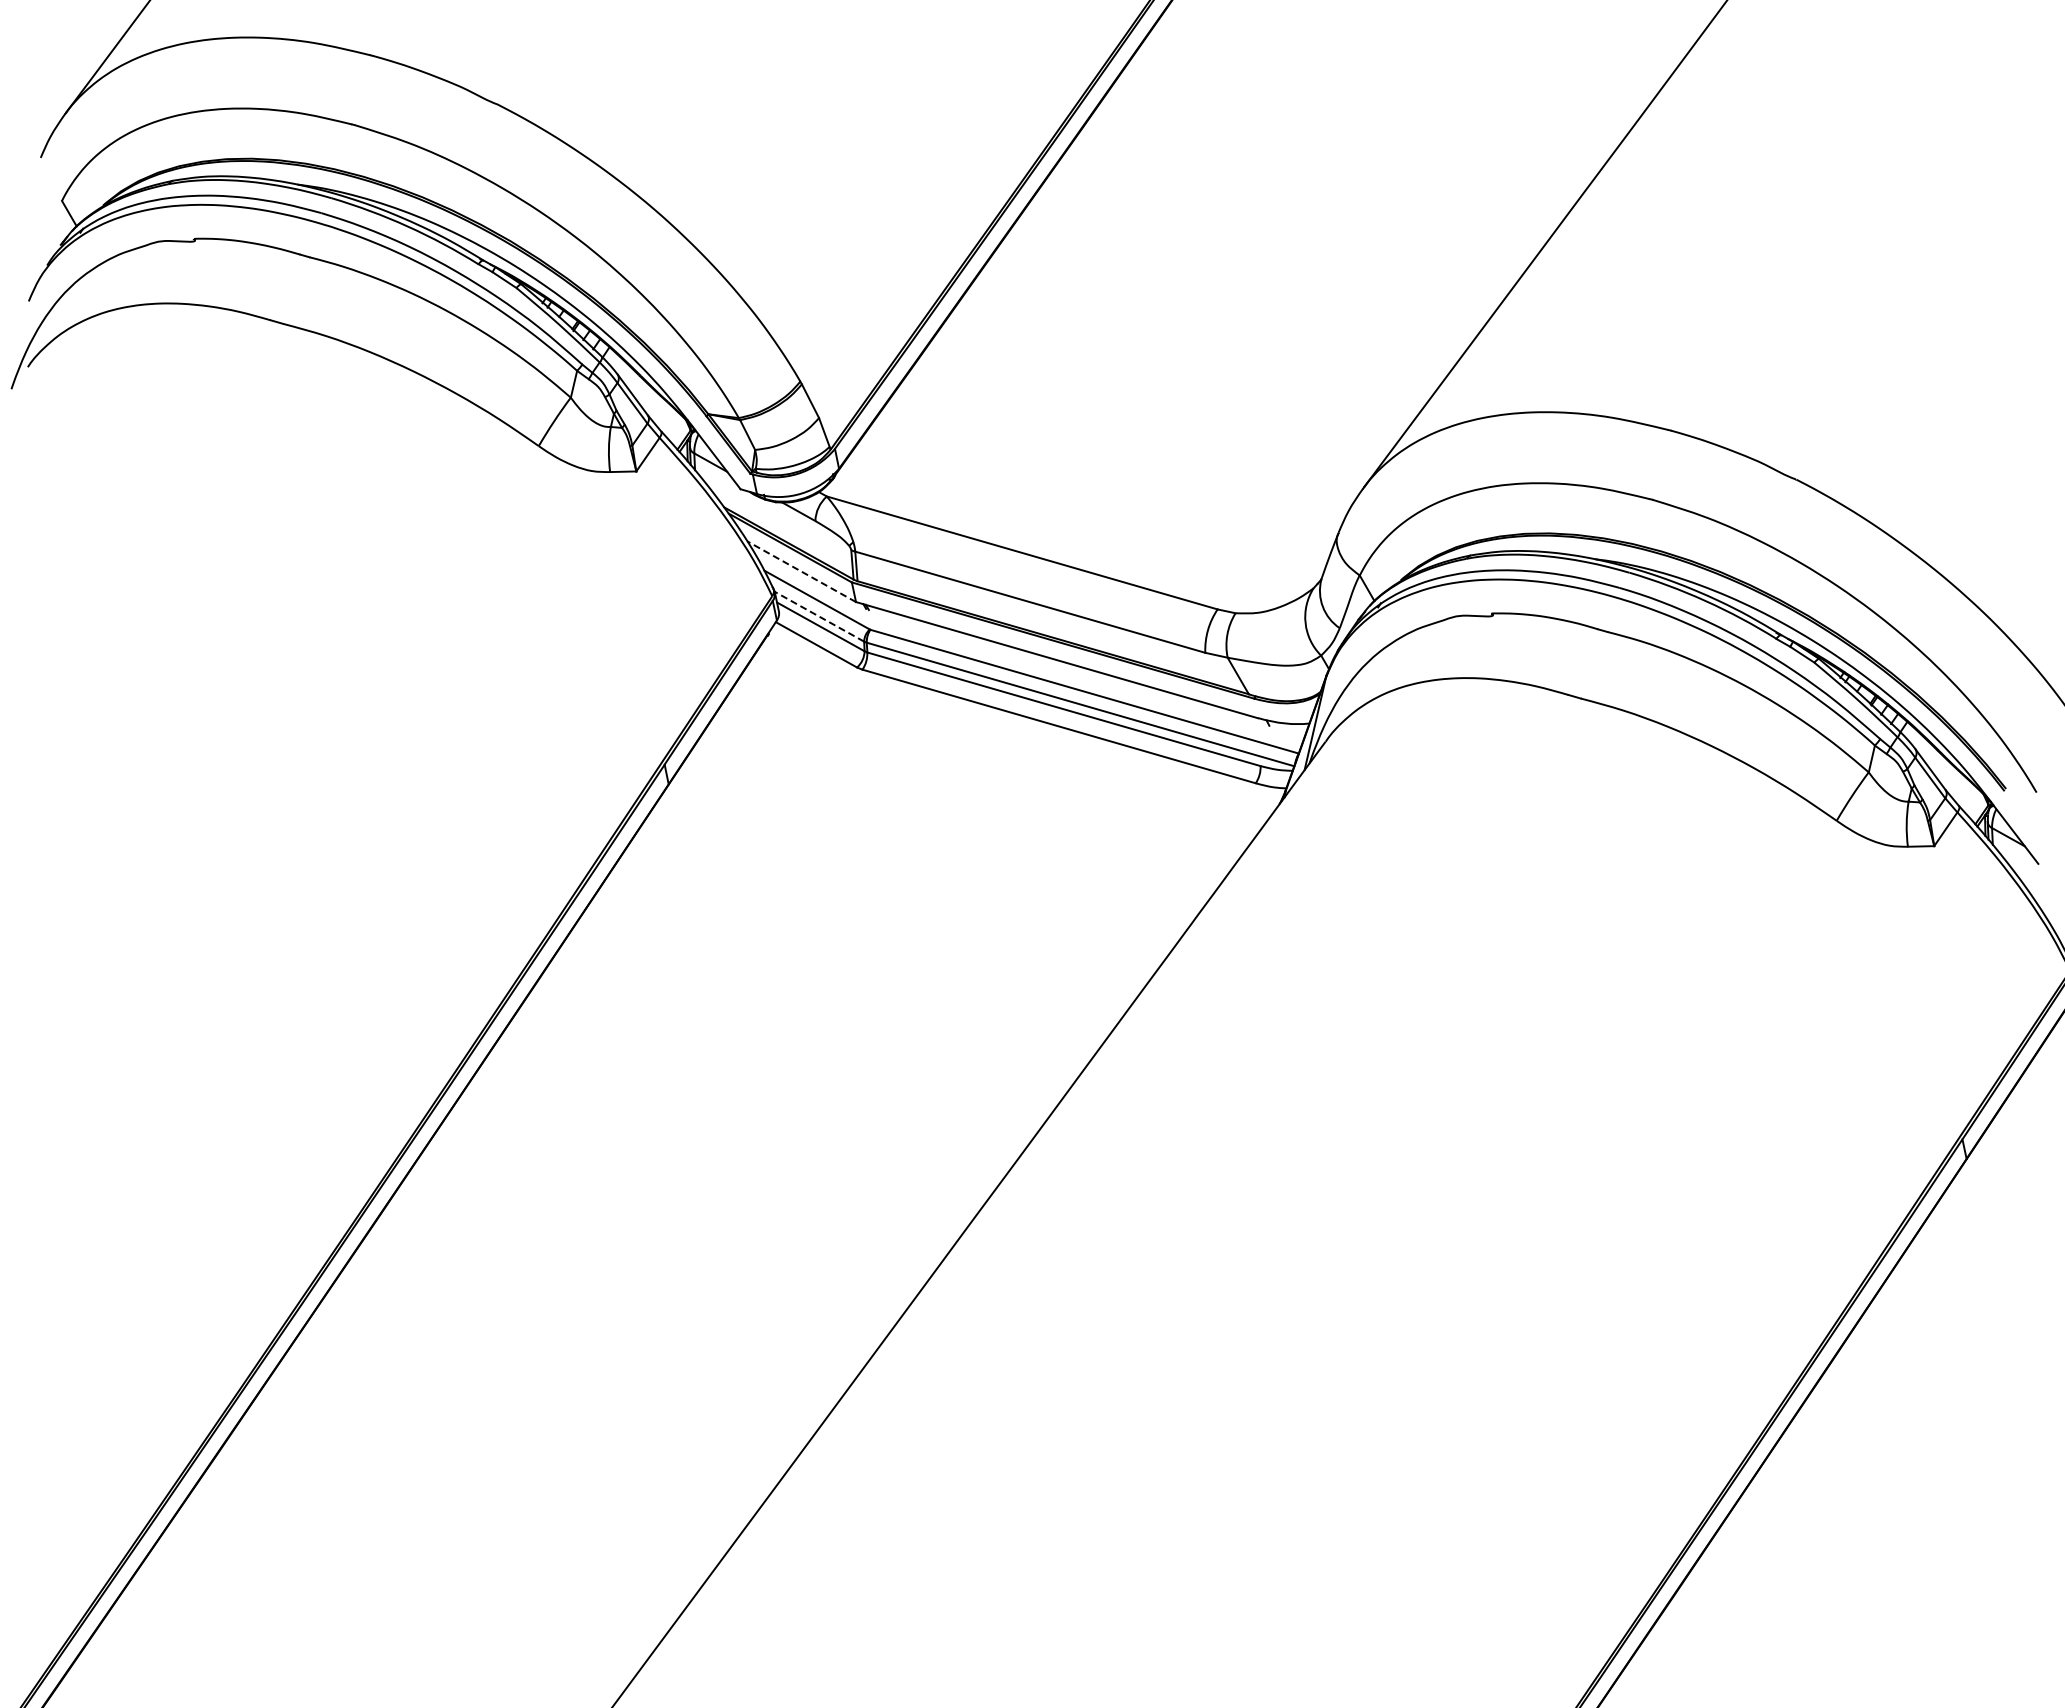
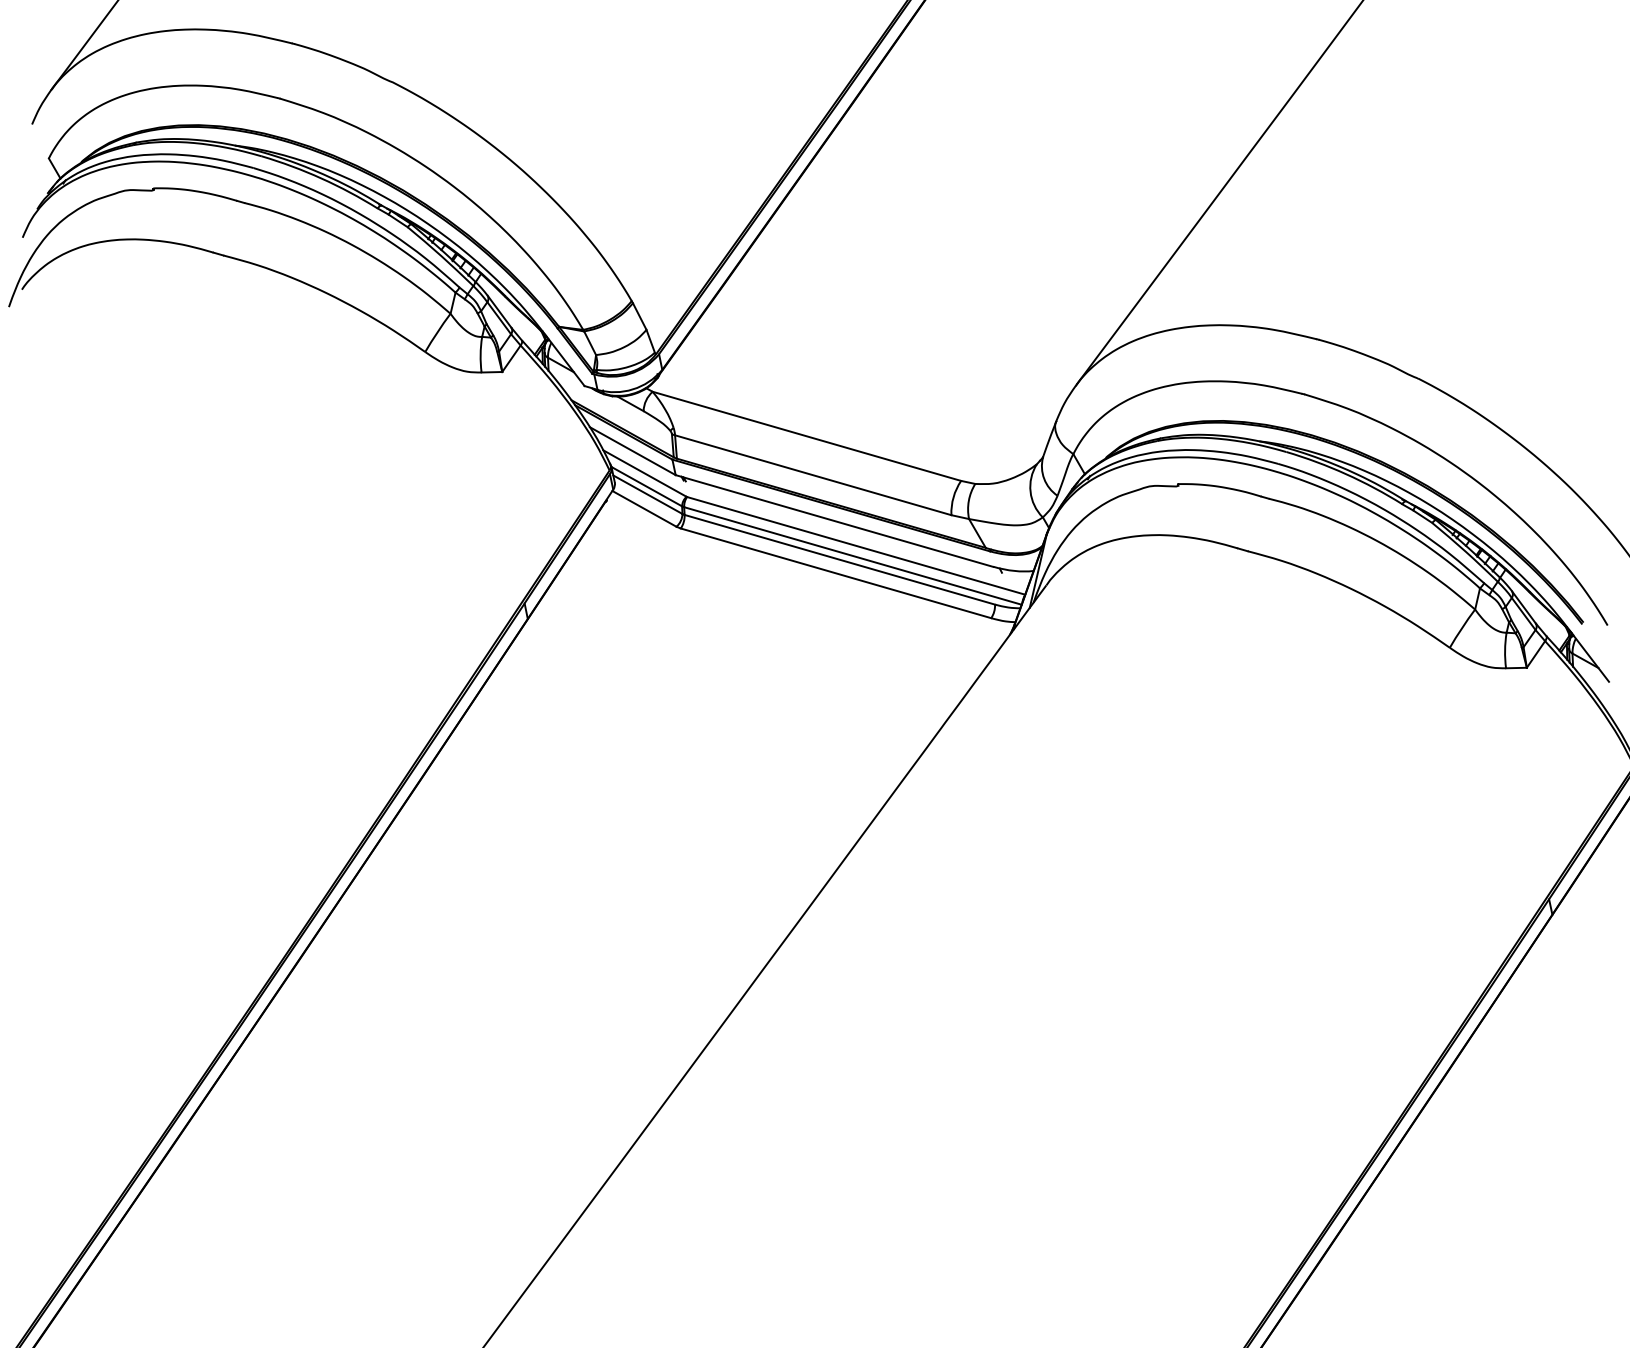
line: (801, 571) -> (632, 450), dashed -> solid
line: (819, 616) -> (646, 486), dashed -> solid

